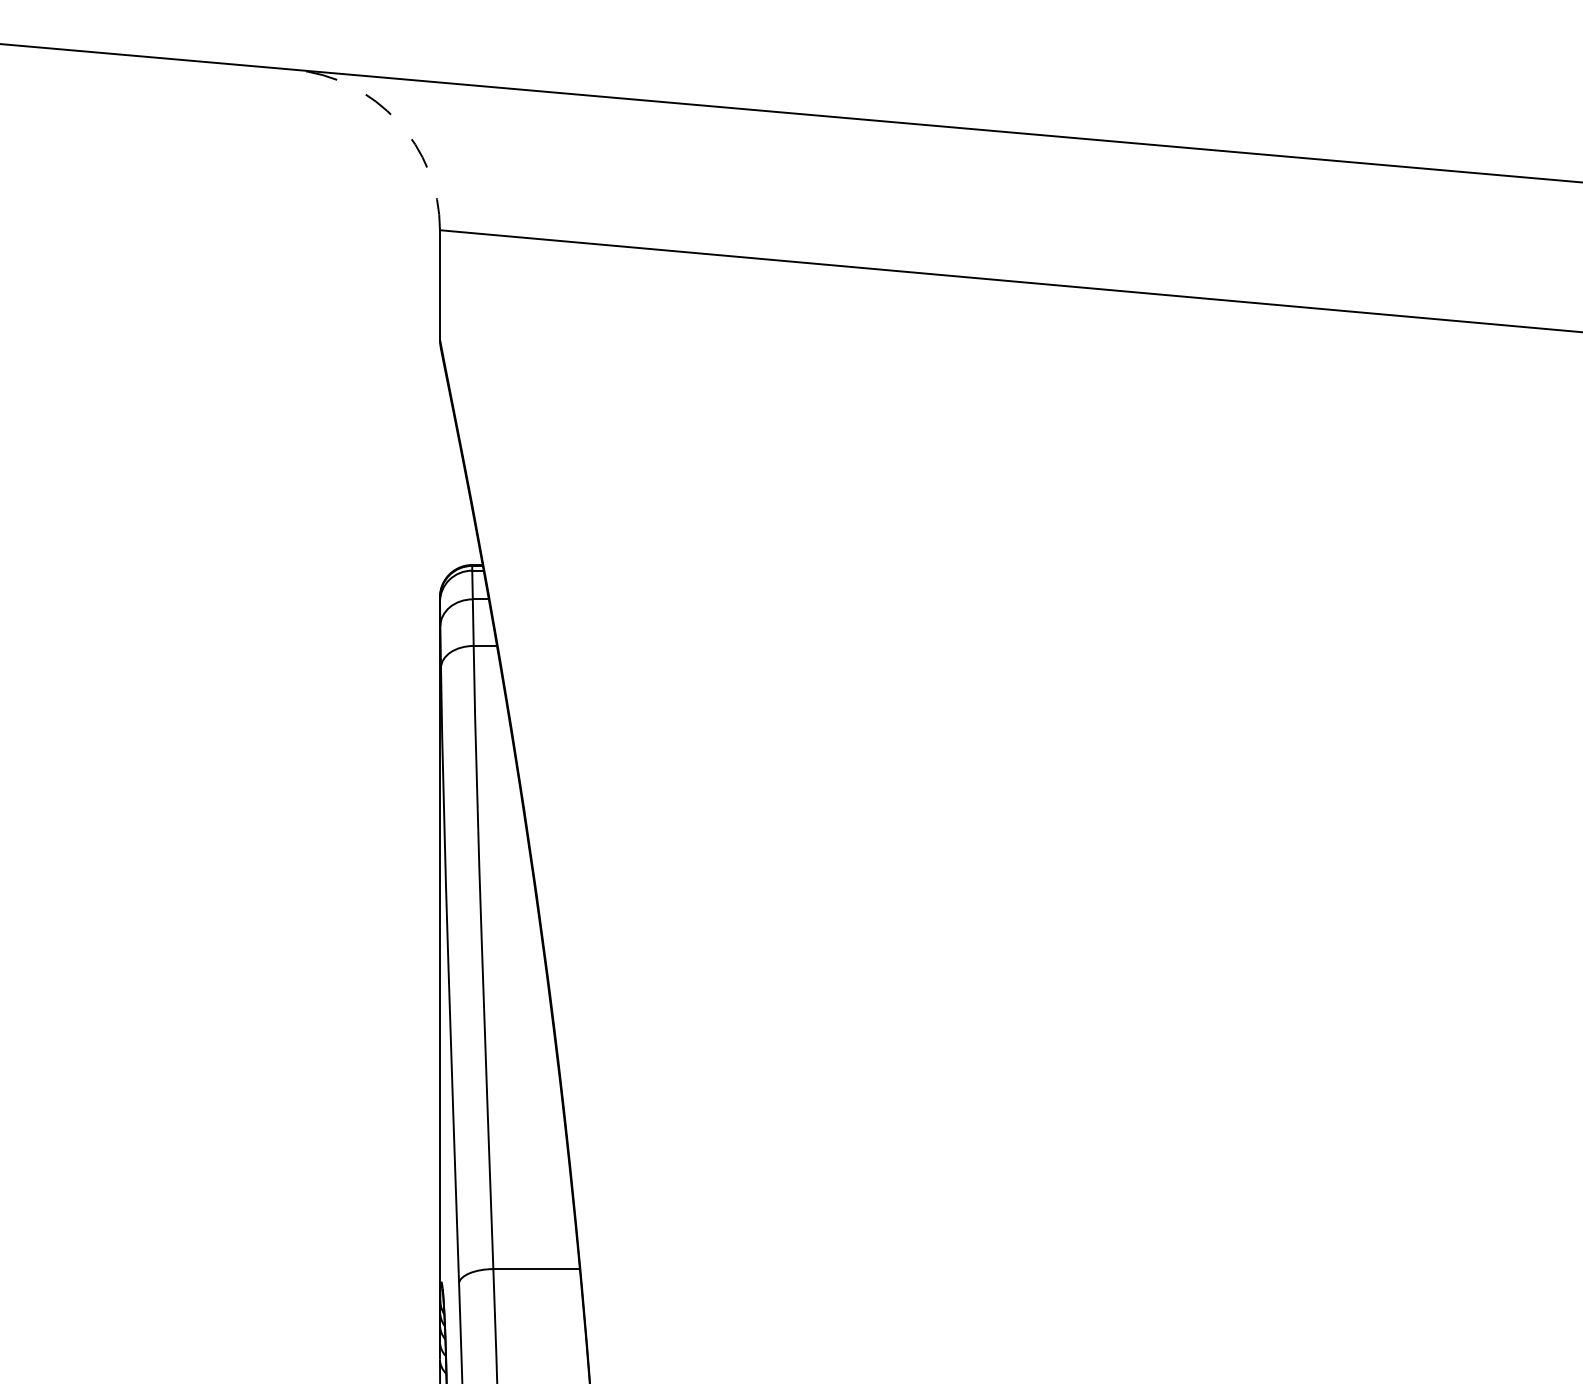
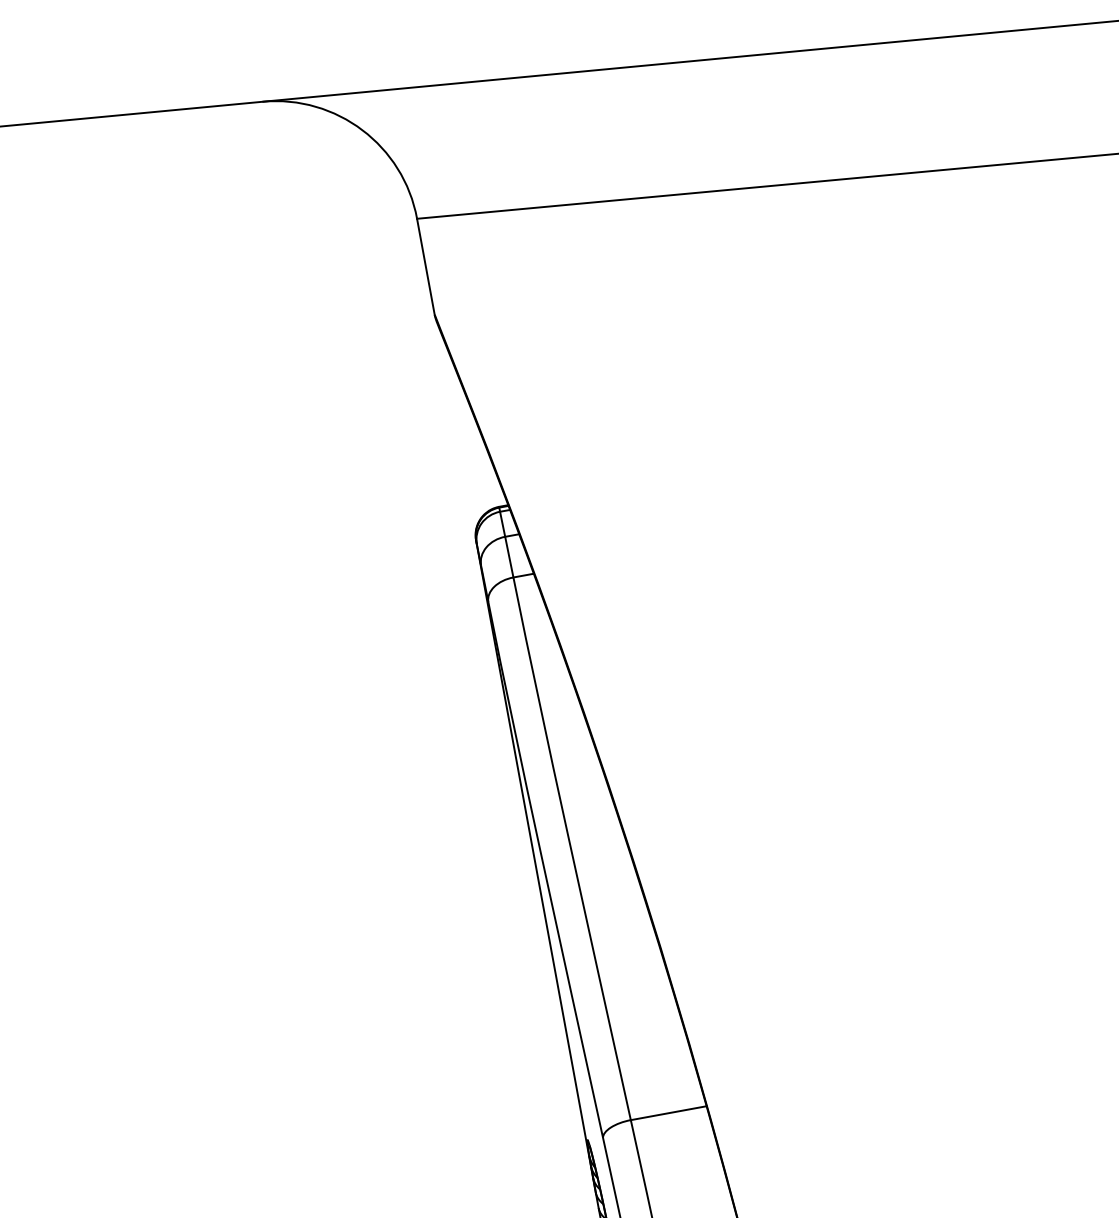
arc: (397, 121) -> (362, 130), dashed -> solid

